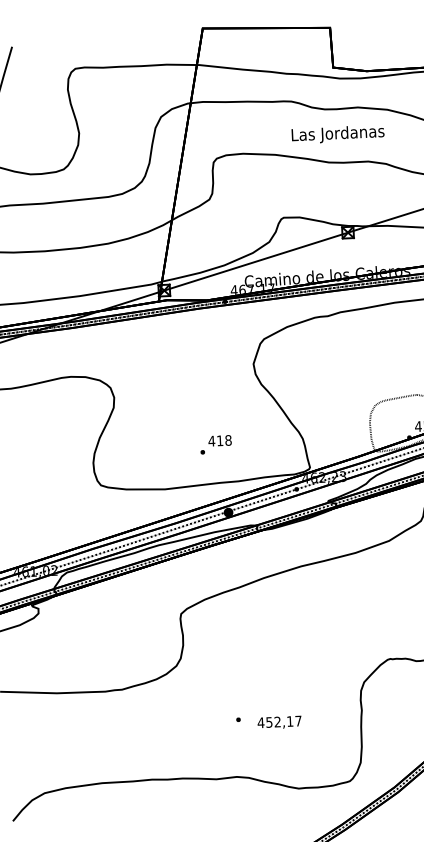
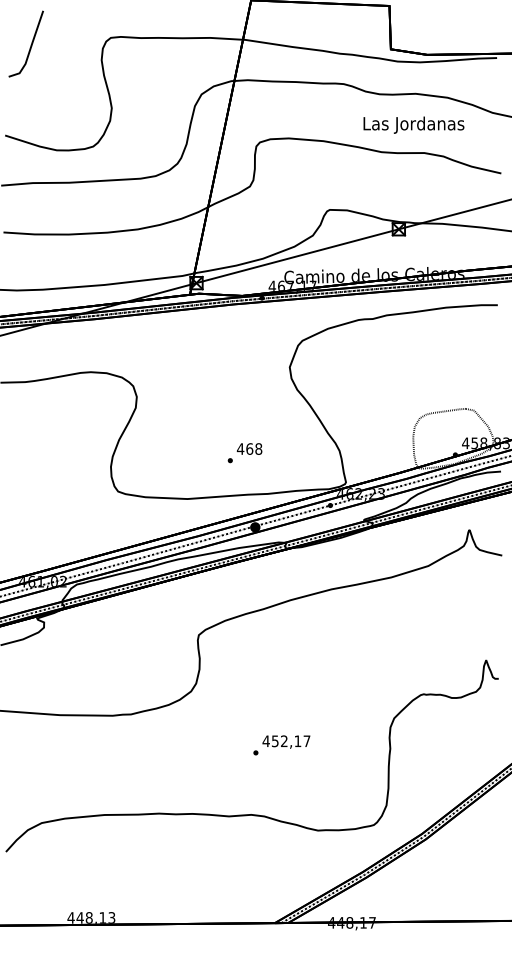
text: (337, 133) -> (413, 124), moved
text: (219, 440) -> (249, 448), 418 -> 468
text: (279, 722) -> (286, 741), moved

